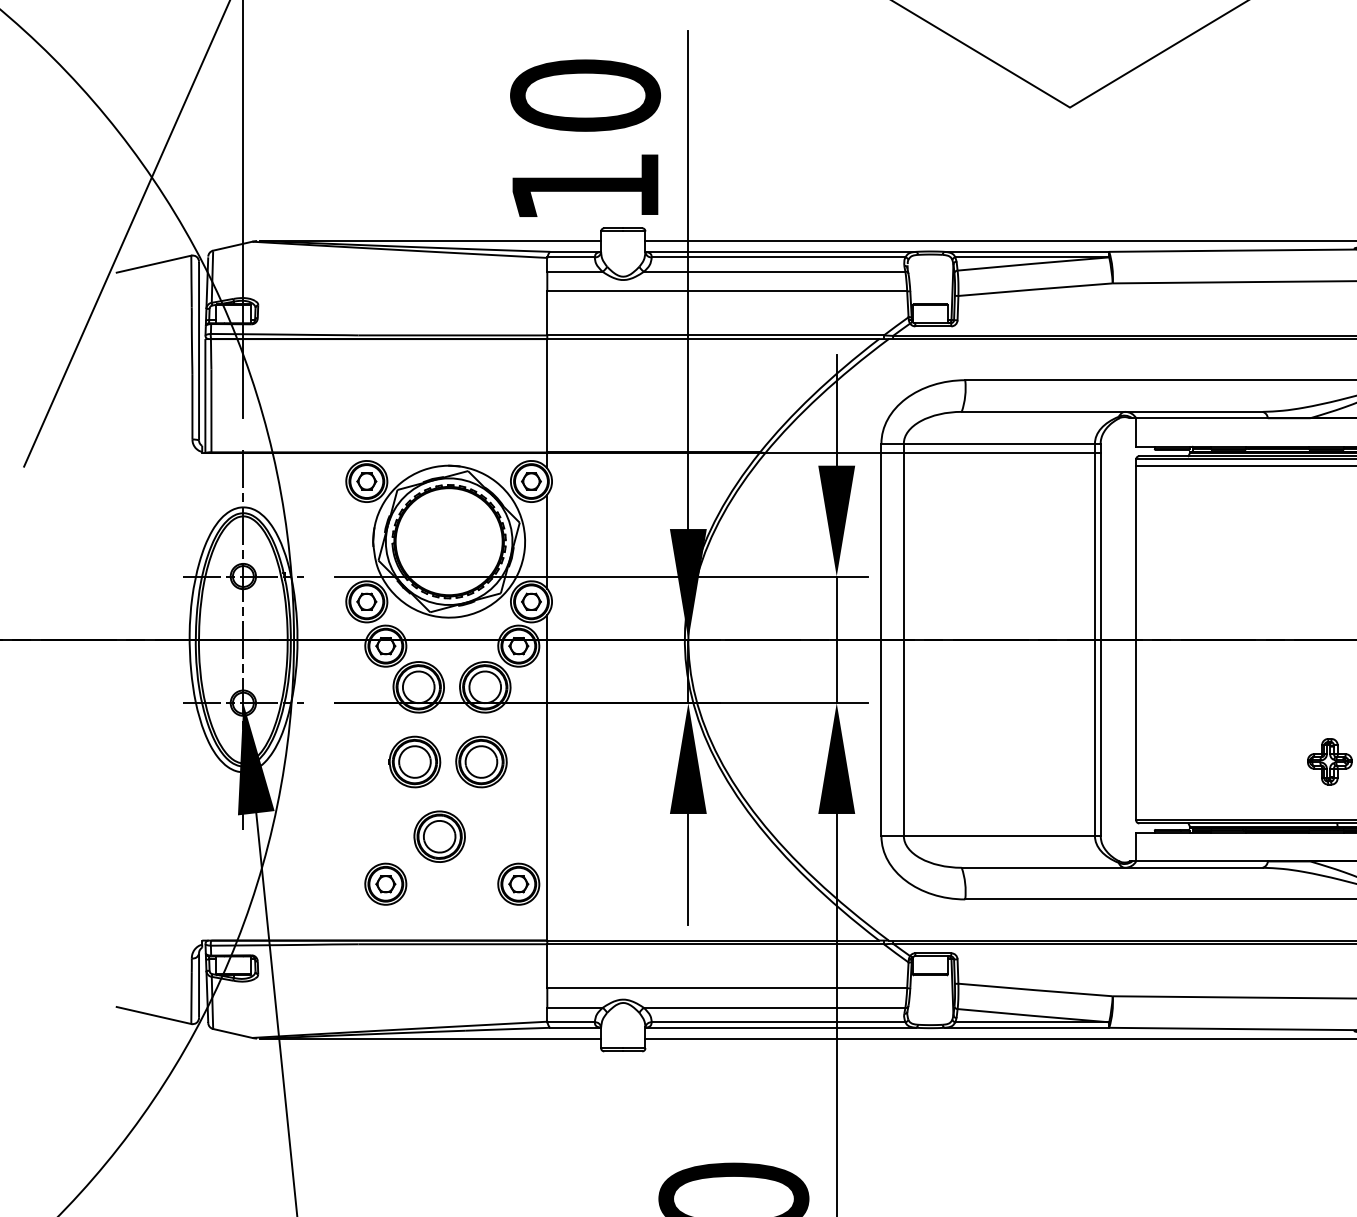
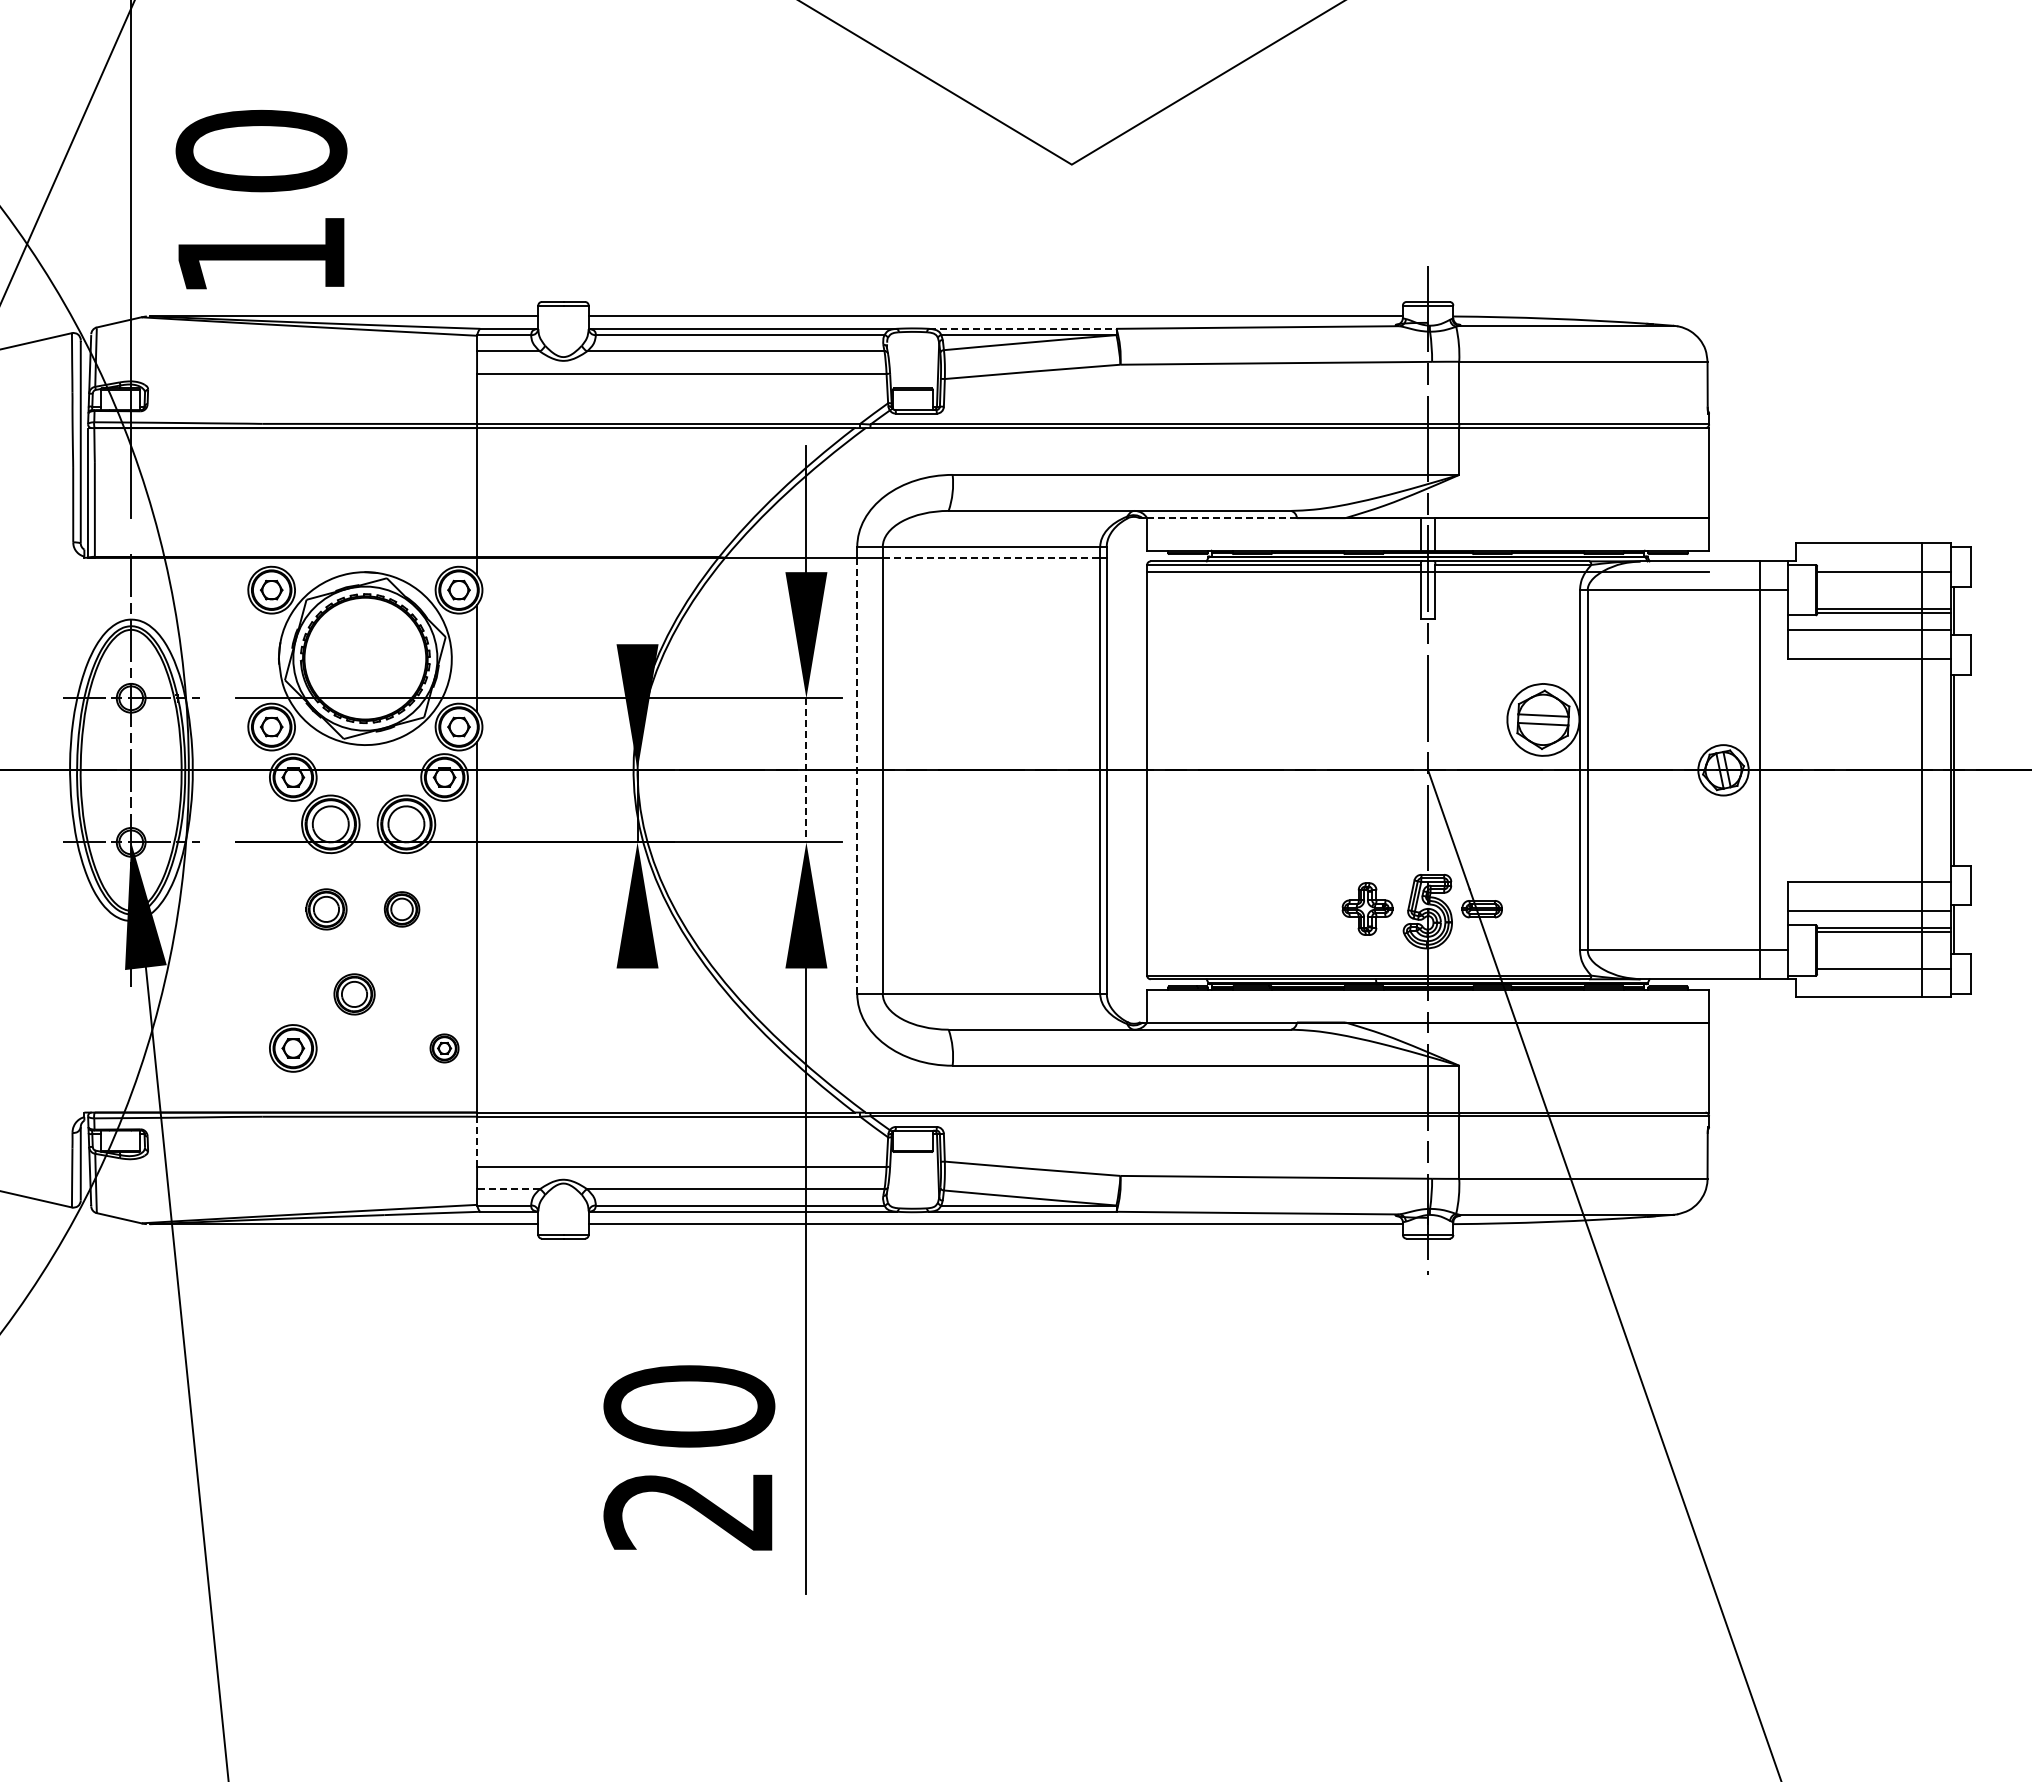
text: (585, 138) -> (261, 199), moved
line: (1026, 251) -> (1022, 328), solid -> dashed
line: (688, 279) -> (637, 360), removed
line: (1202, 418) -> (1222, 518), solid -> dashed
line: (999, 452) -> (991, 557), solid -> dashed
line: (836, 639) -> (806, 770), solid -> dashed
line: (881, 644) -> (857, 775), solid -> dashed
part: (415, 762) -> (326, 909), size x0.7
part: (480, 762) -> (401, 909), size x0.6
part: (439, 836) -> (354, 994), size x0.7
line: (688, 869) -> (637, 1031), removed
part: (518, 884) -> (444, 1048), size x0.6
line: (547, 966) -> (477, 1141), solid -> dashed
line: (574, 1008) -> (507, 1189), solid -> dashed

